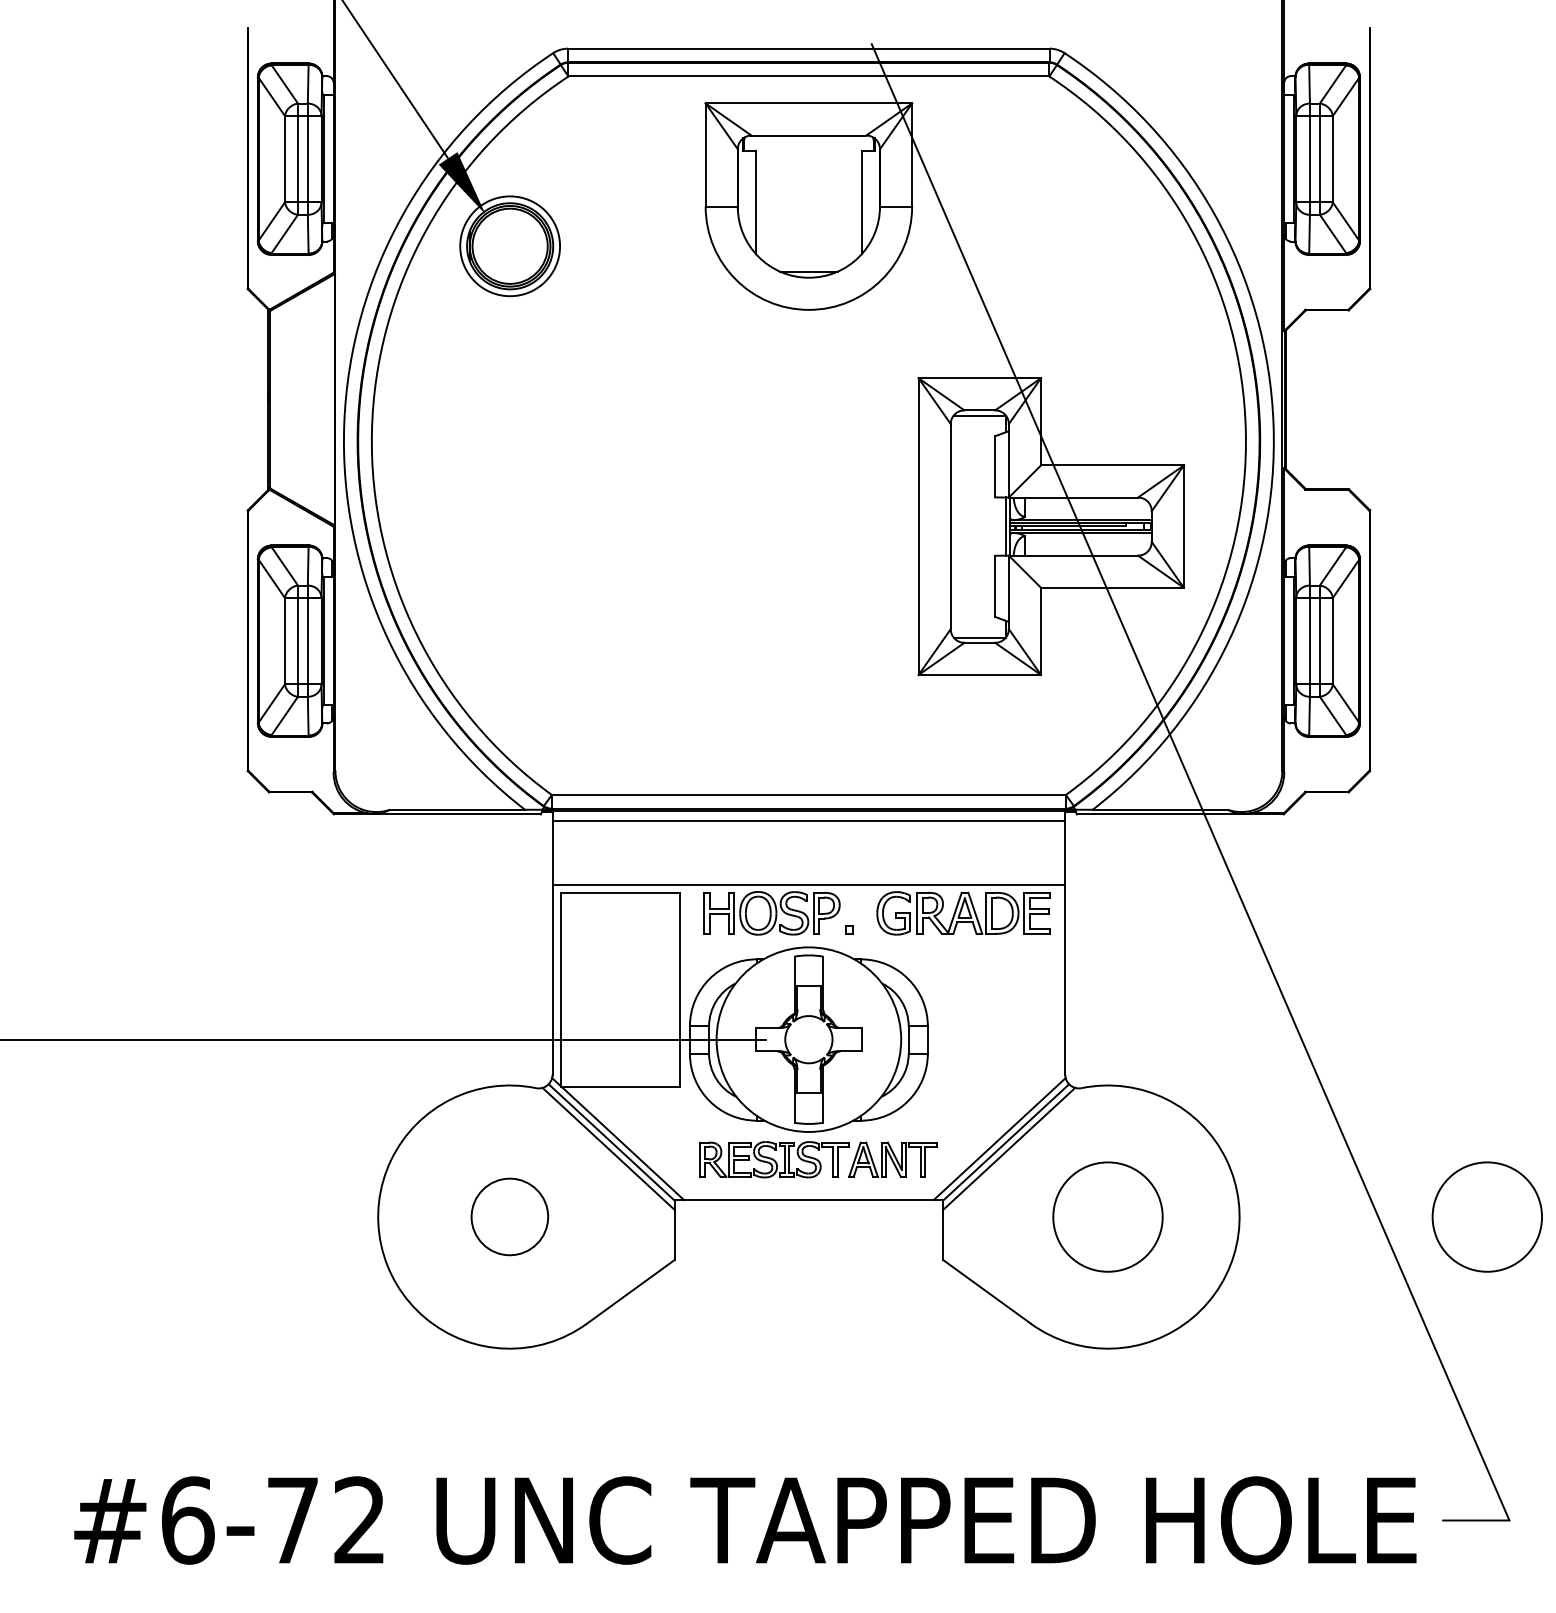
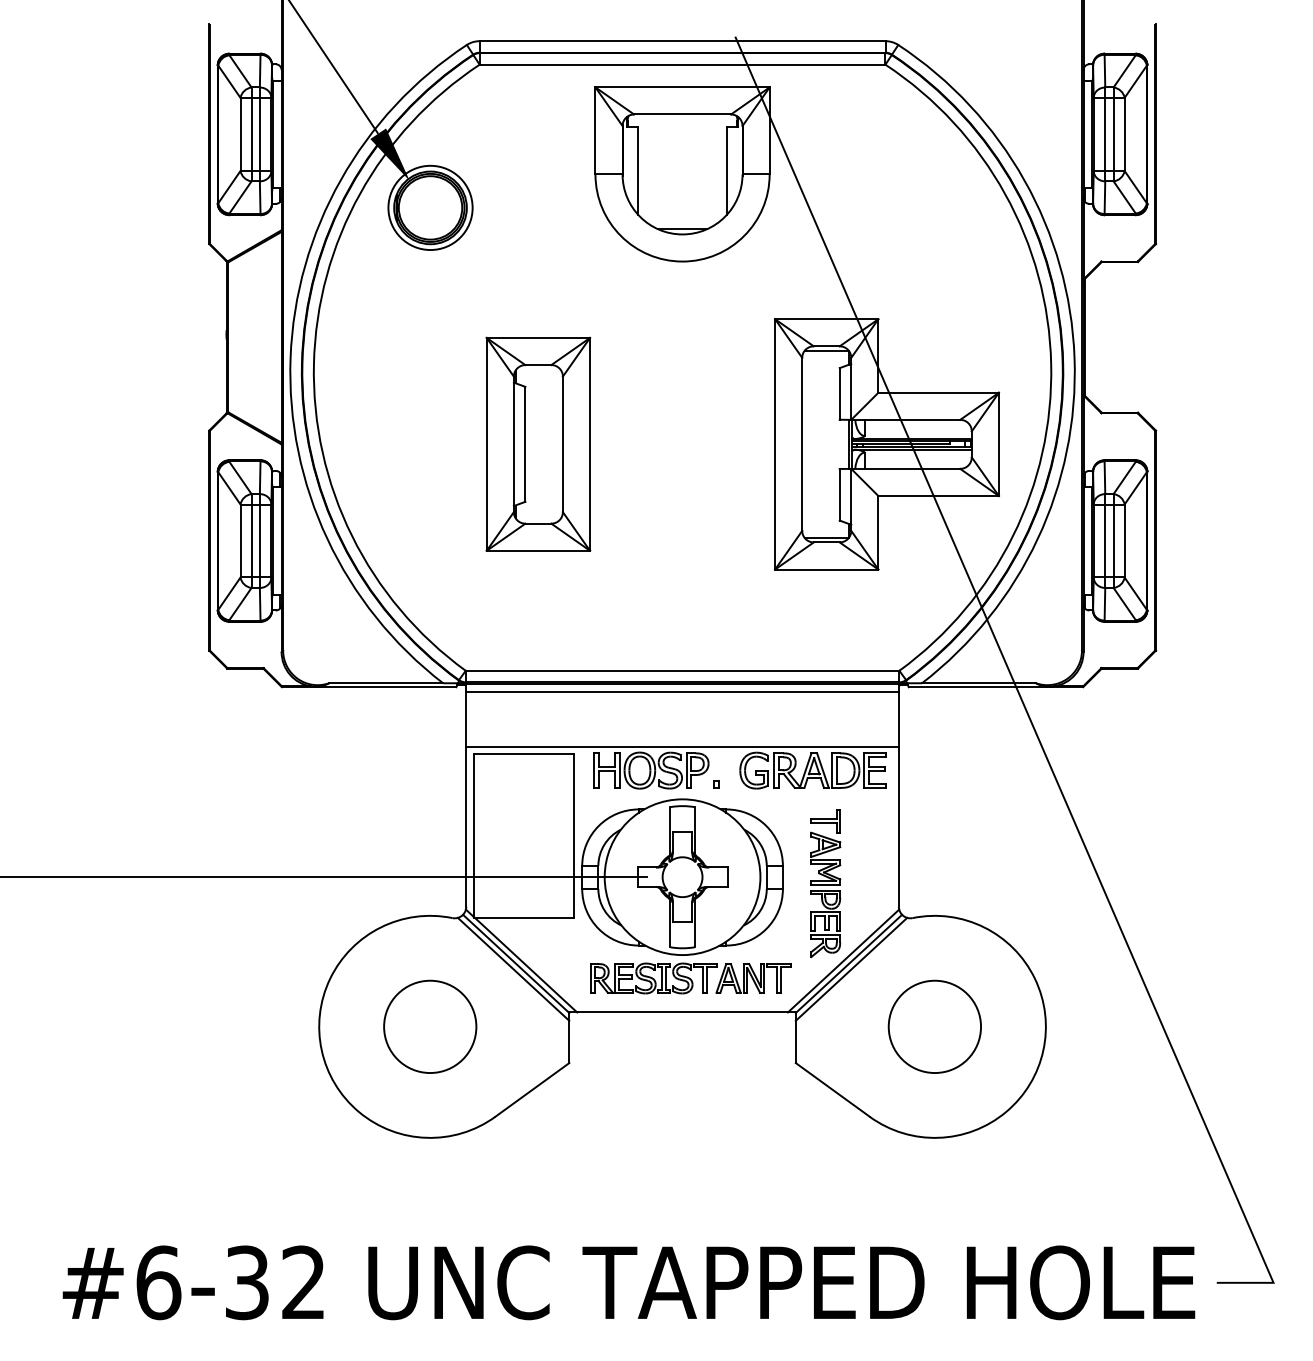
part: (638, 525) -> (538, 443), added
part: (978, 1047) -> (825, 883), added
circle: (510, 1216) -> (430, 1026), size x1.43
circle: (1486, 1216) -> (1254, 1026), removed
text: (293, 1520) -> (247, 1282), #6-72 -> #6-32

